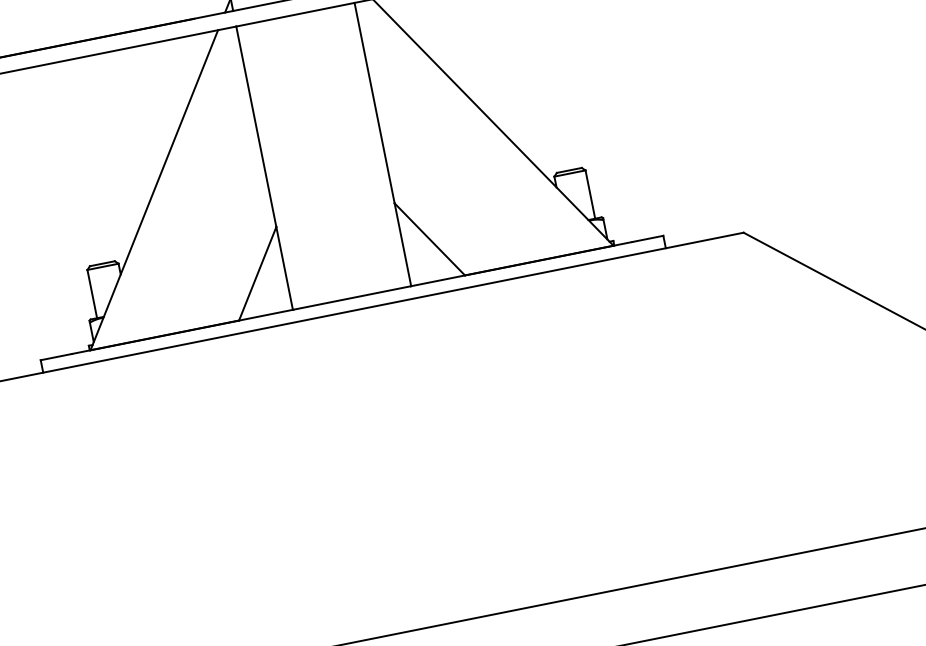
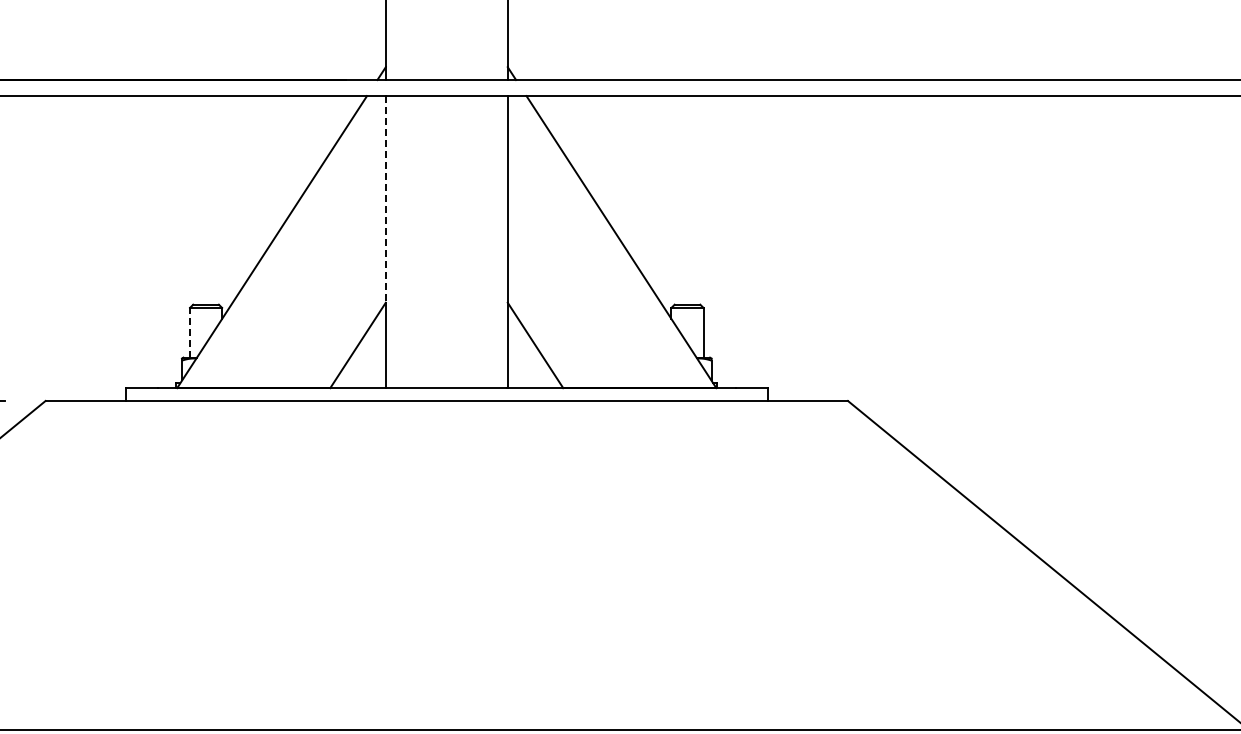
line: (256, 126) -> (385, 199), solid -> dashed
line: (92, 293) -> (190, 332), solid -> dashed

